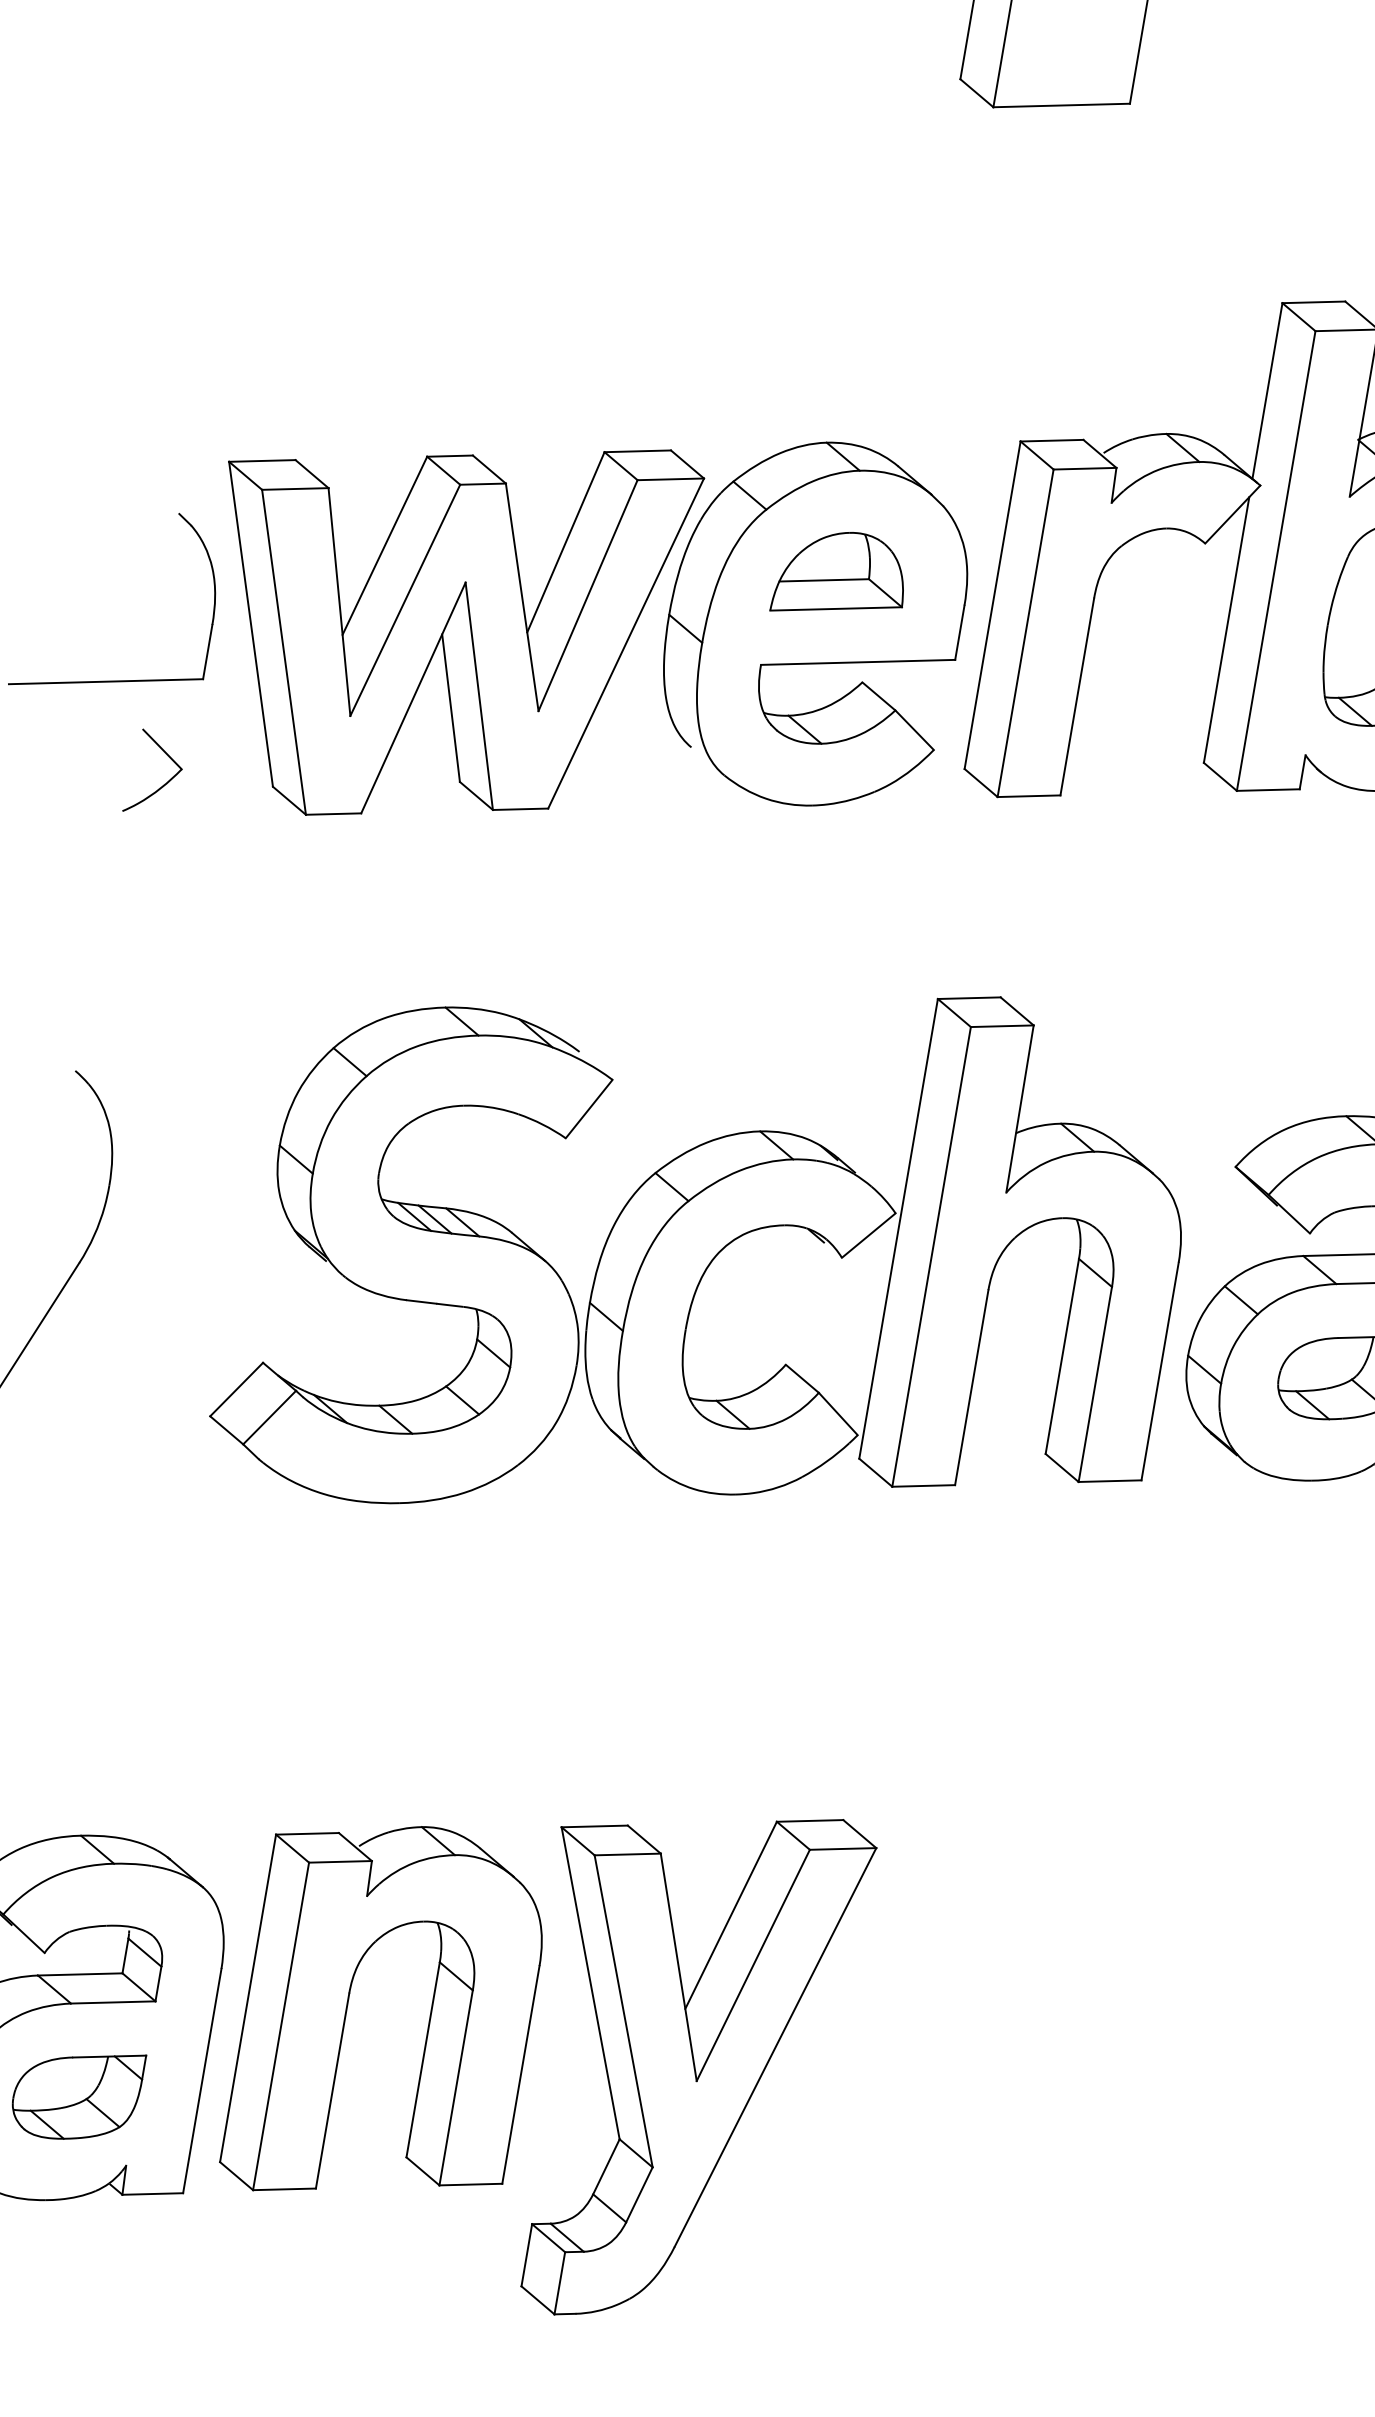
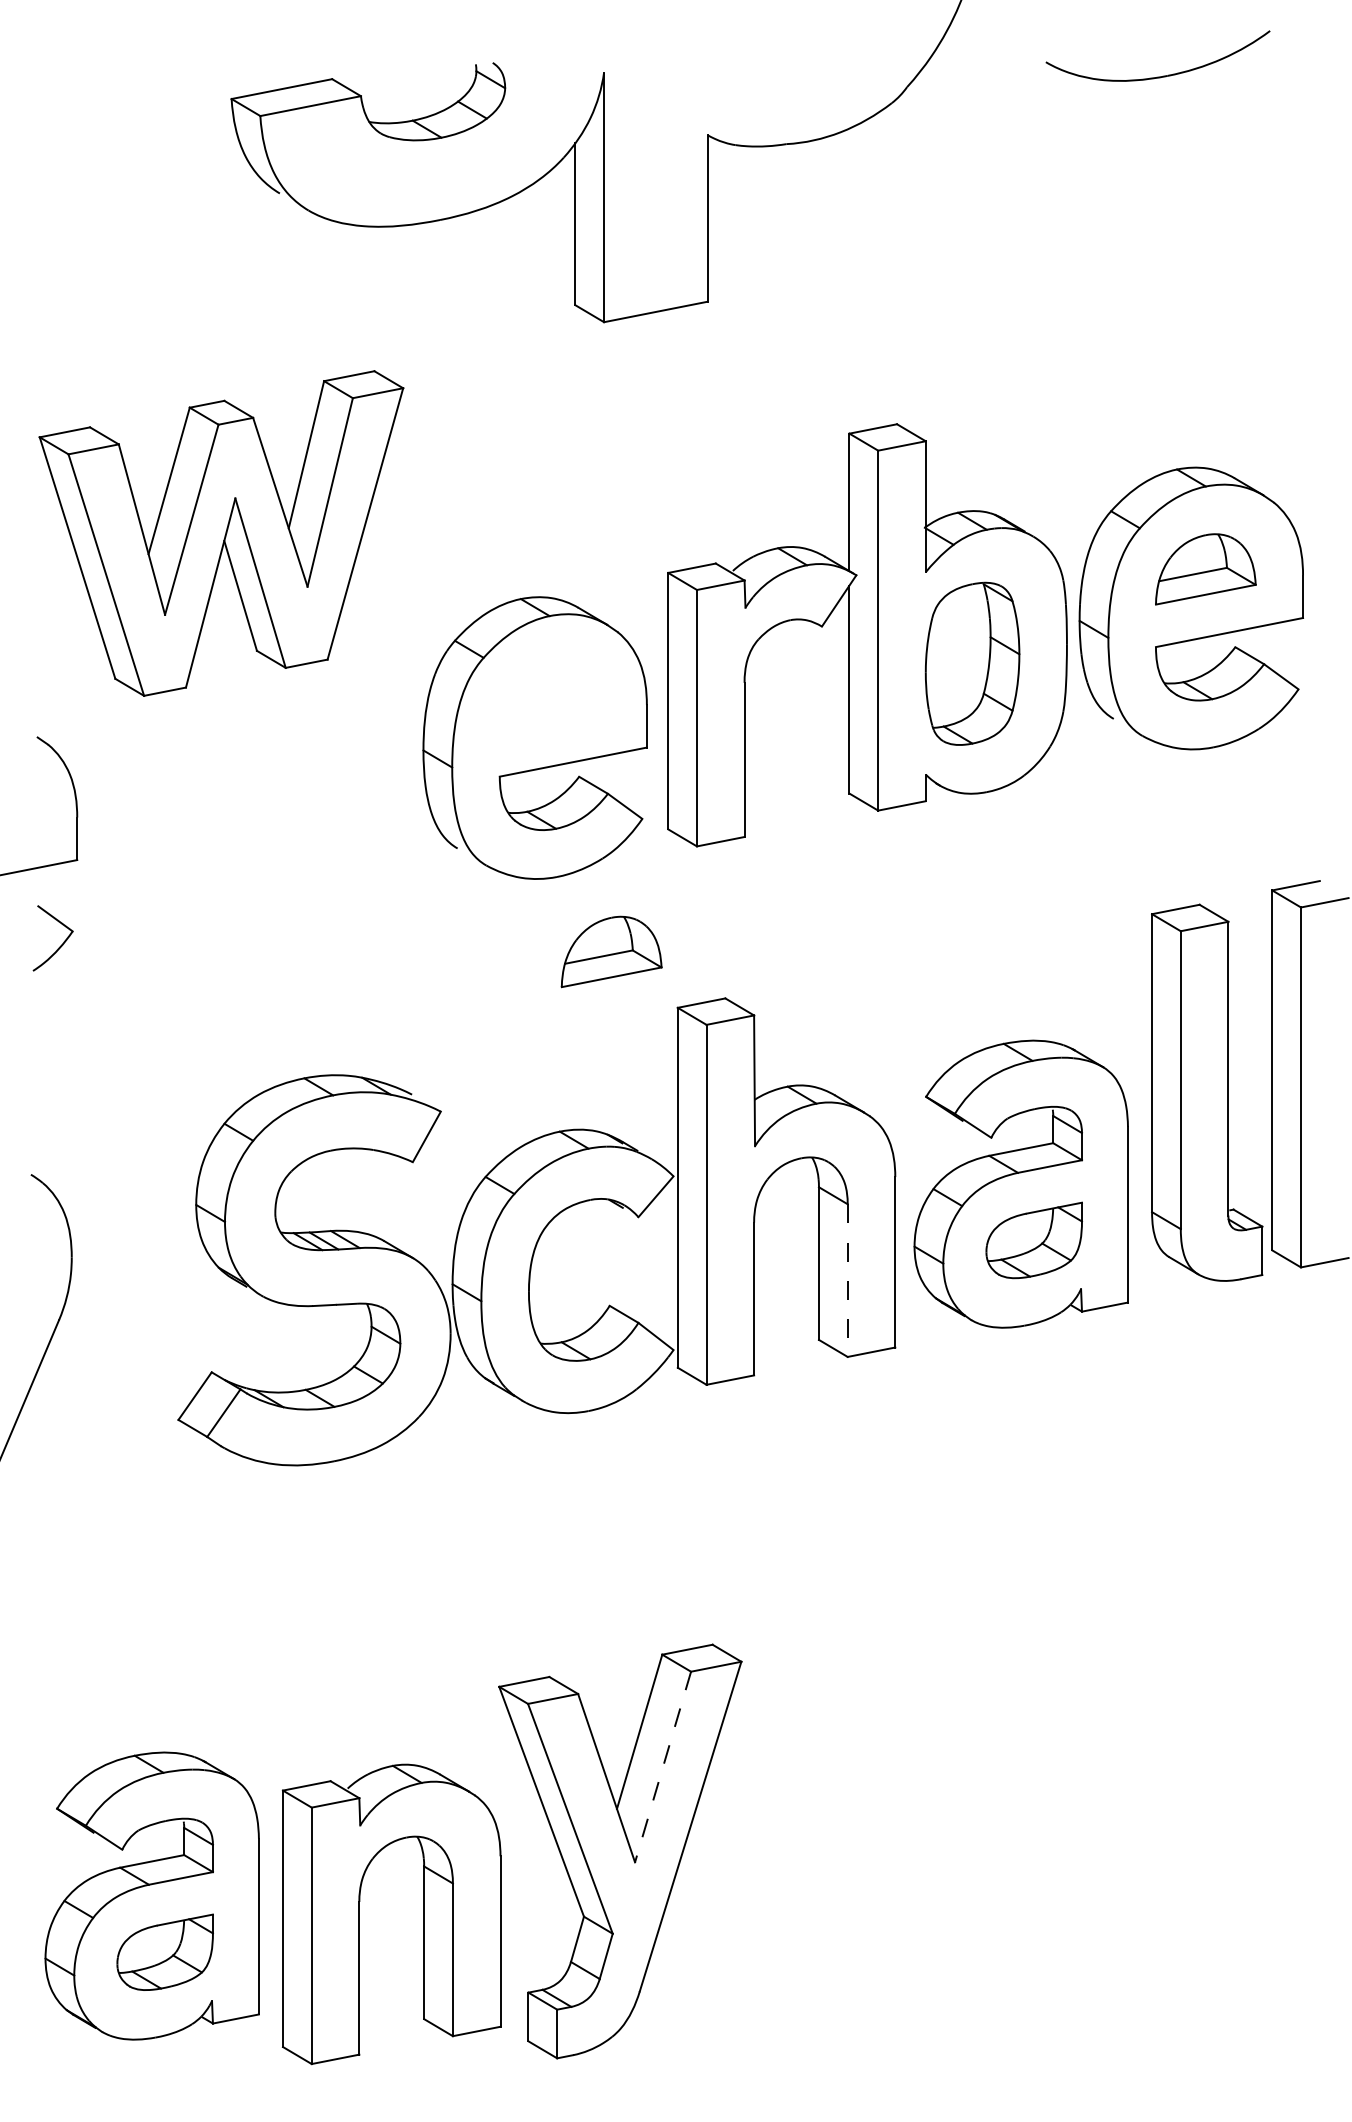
part: (841, 575) -> (611, 951), moved
part: (440, 624) -> (221, 533), moved
line: (1094, 1385) -> (847, 1281), solid -> dashed
line: (752, 1965) -> (662, 1767), solid -> dashed
part: (346, 2009) -> (359, 1914), moved

